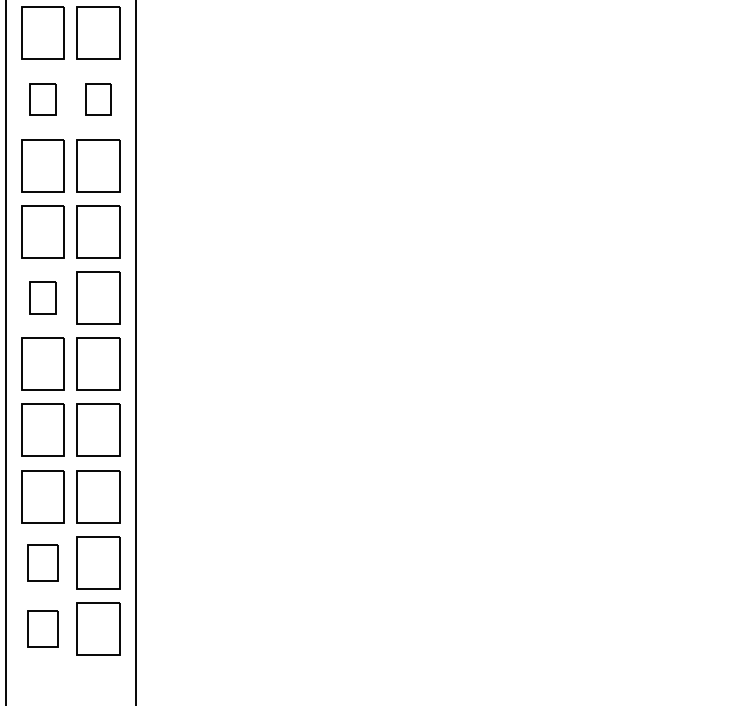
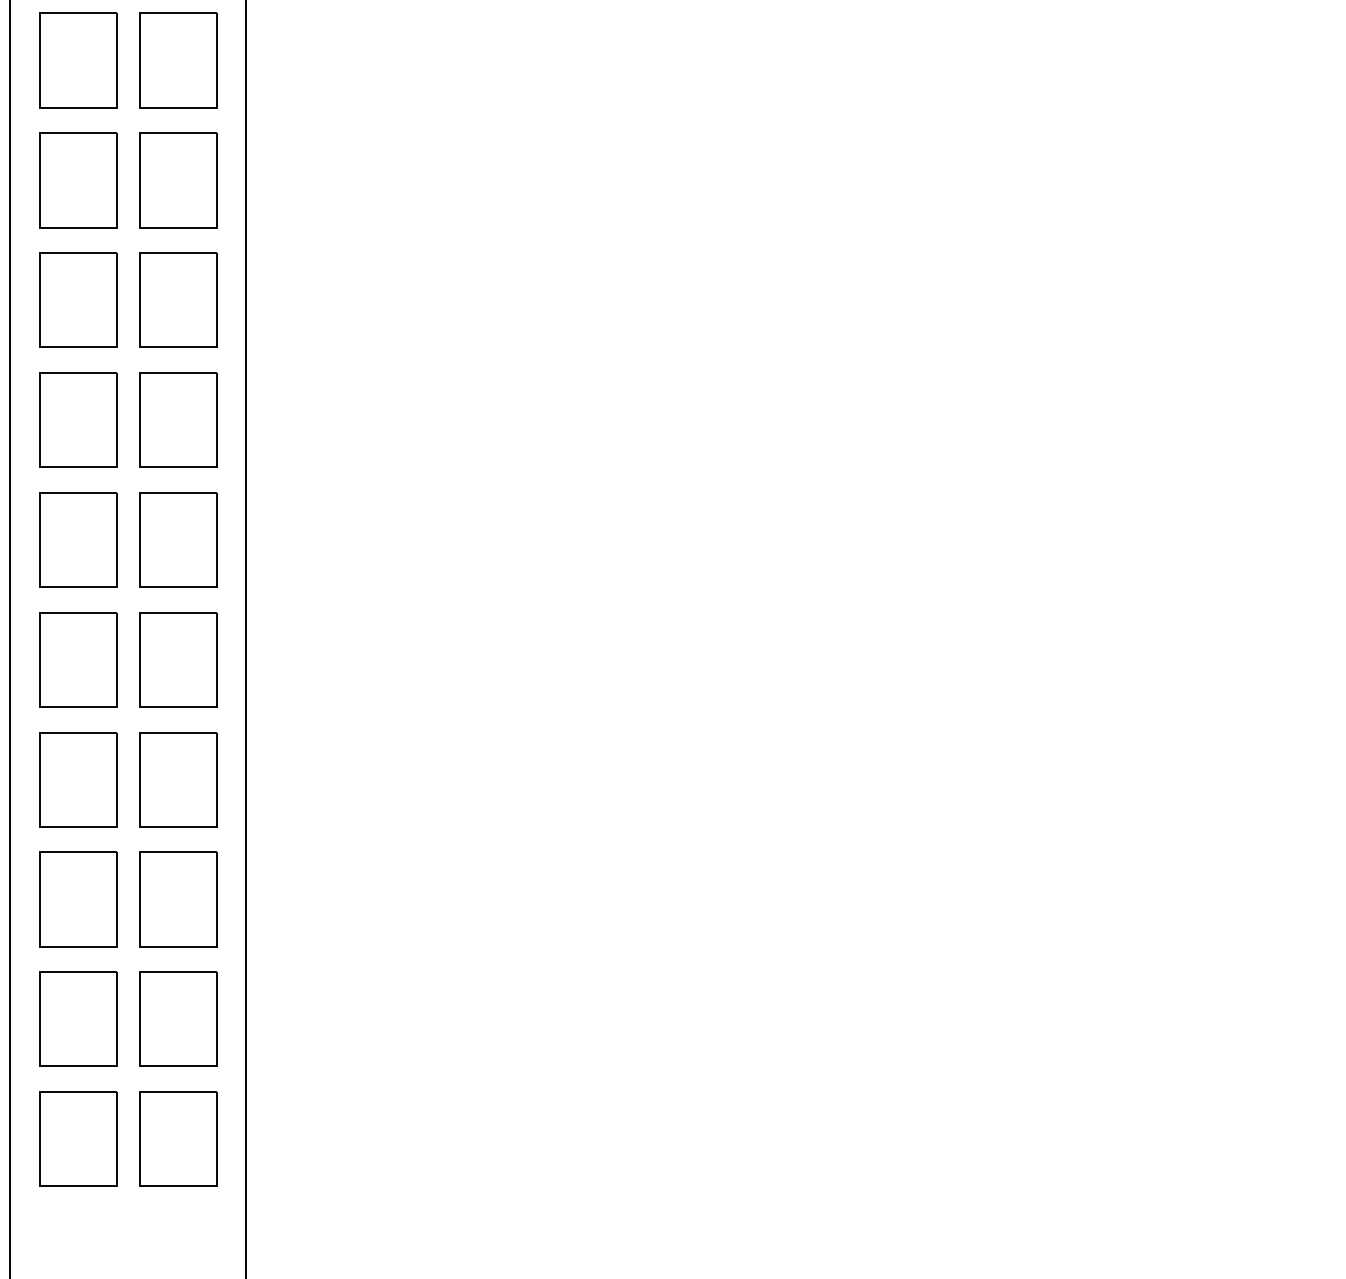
part: (42, 98) -> (77, 178), size x1.67
part: (98, 98) -> (178, 178), size x1.67
part: (42, 297) -> (77, 538), size x1.67
part: (42, 562) -> (77, 1018), size x1.43
part: (42, 628) -> (77, 1138), size x1.43

